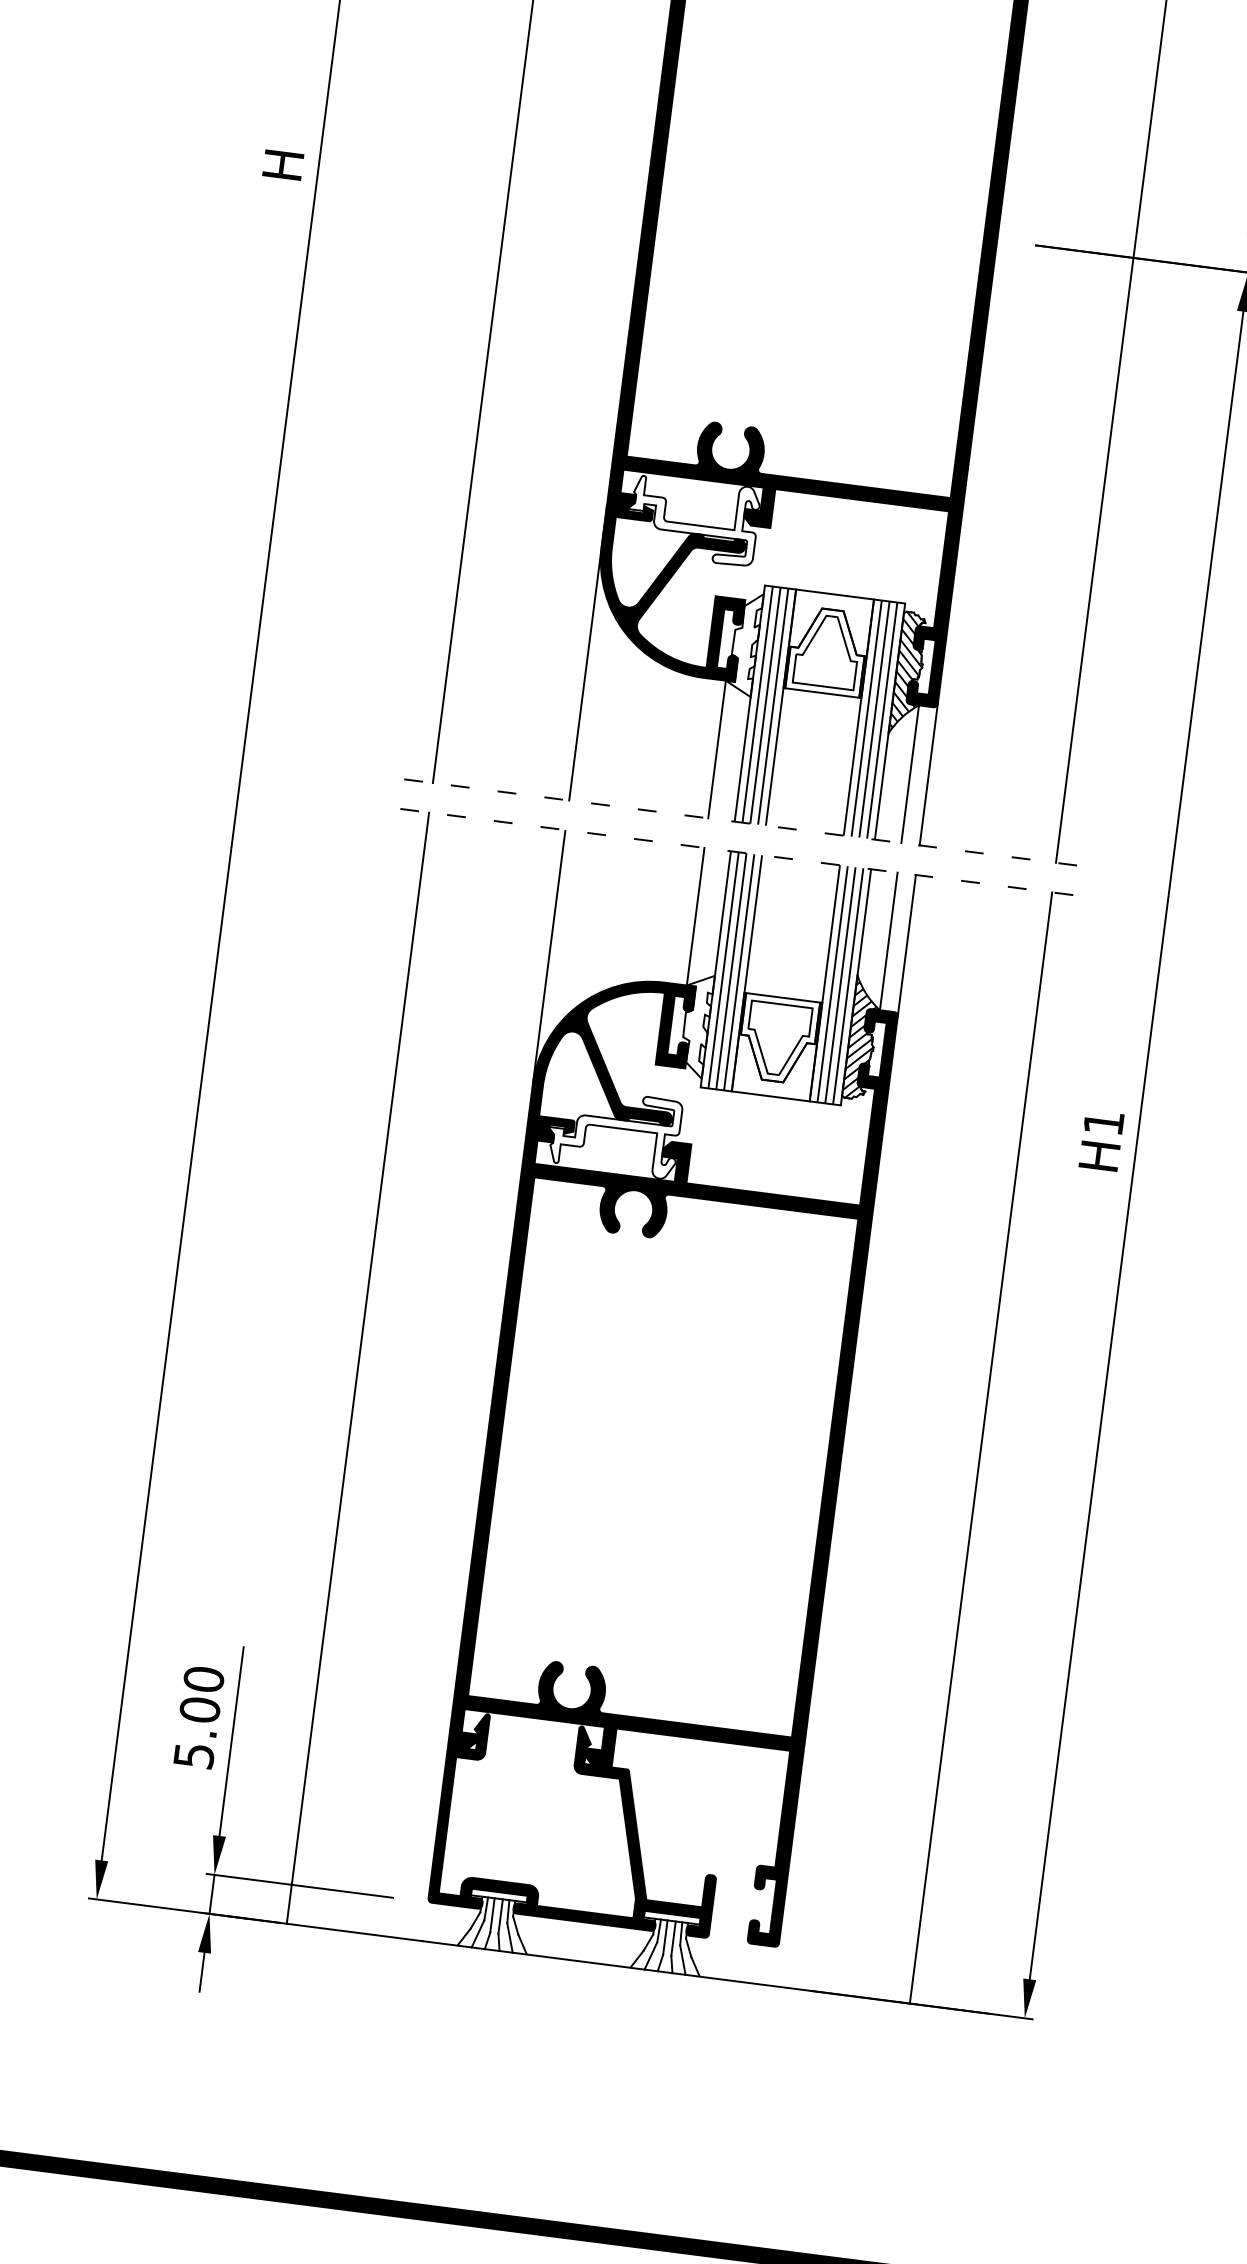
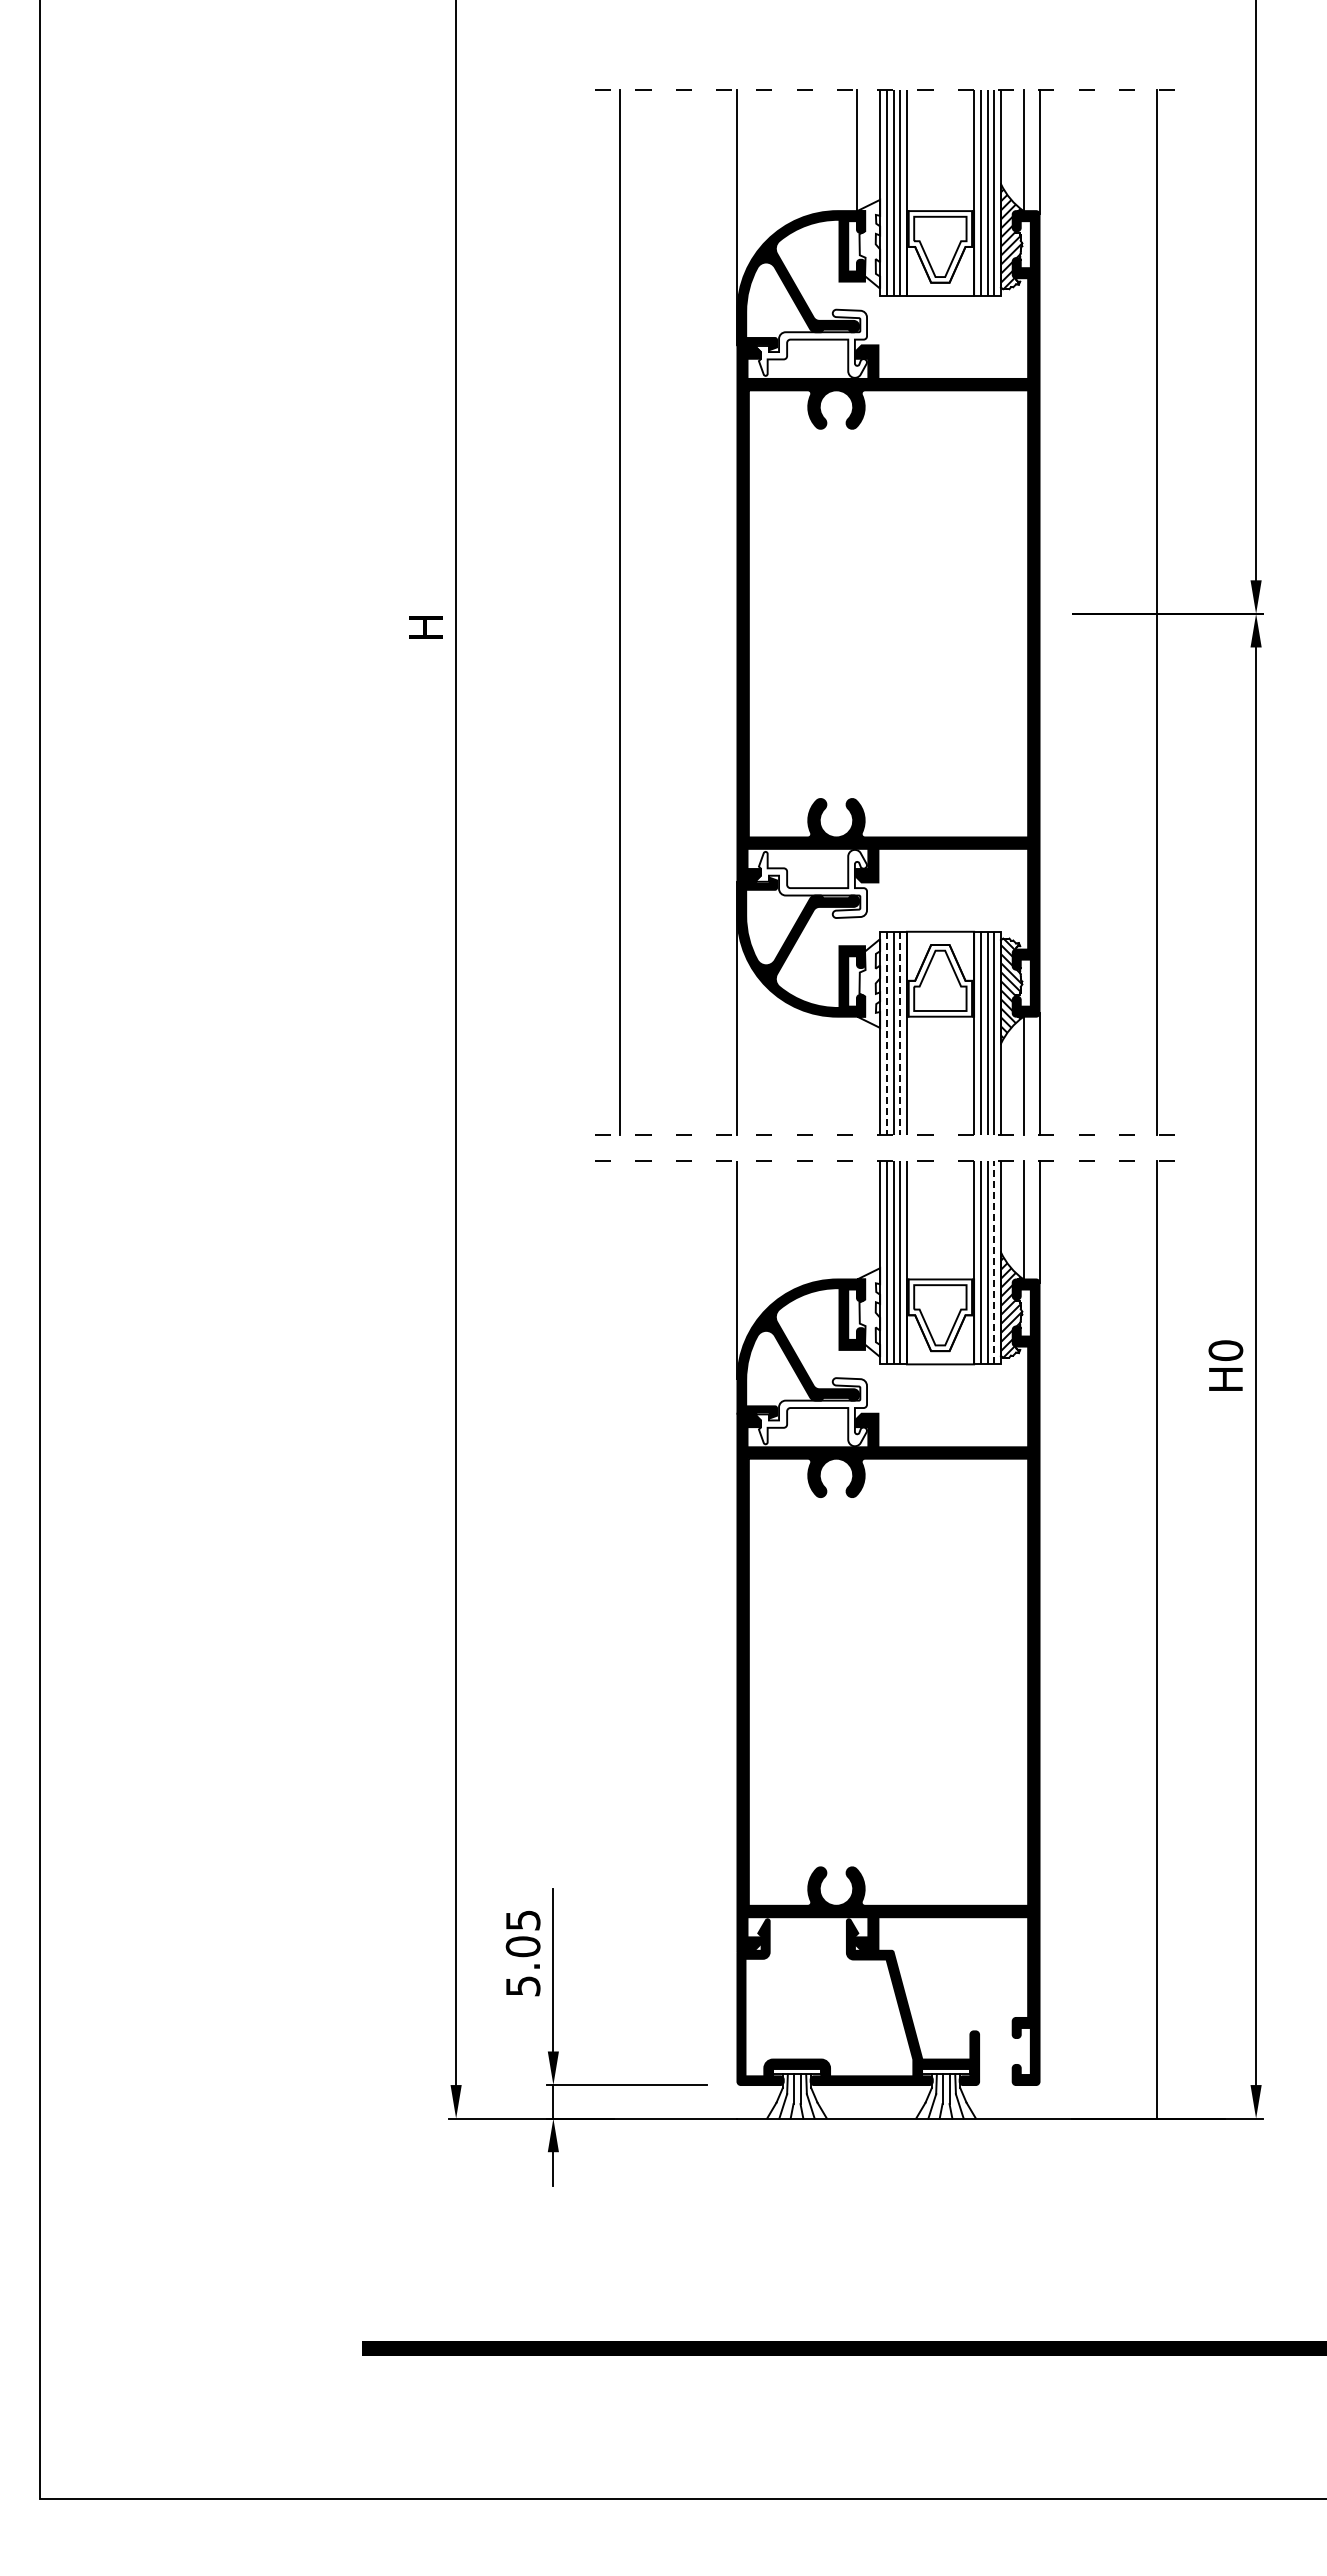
line: (757, 704) -> (886, 1033), solid -> dashed
line: (773, 706) -> (900, 1033), solid -> dashed
line: (717, 748) -> (857, 1075), removed
line: (695, 915) -> (857, 1219), removed
line: (848, 986) -> (994, 1262), solid -> dashed
text: (1103, 1122) -> (1225, 1350), H1 -> H0
line: (357, 1367) -> (619, 1639), removed
text: (203, 1679) -> (522, 1920), 5.00 -> 5.05

